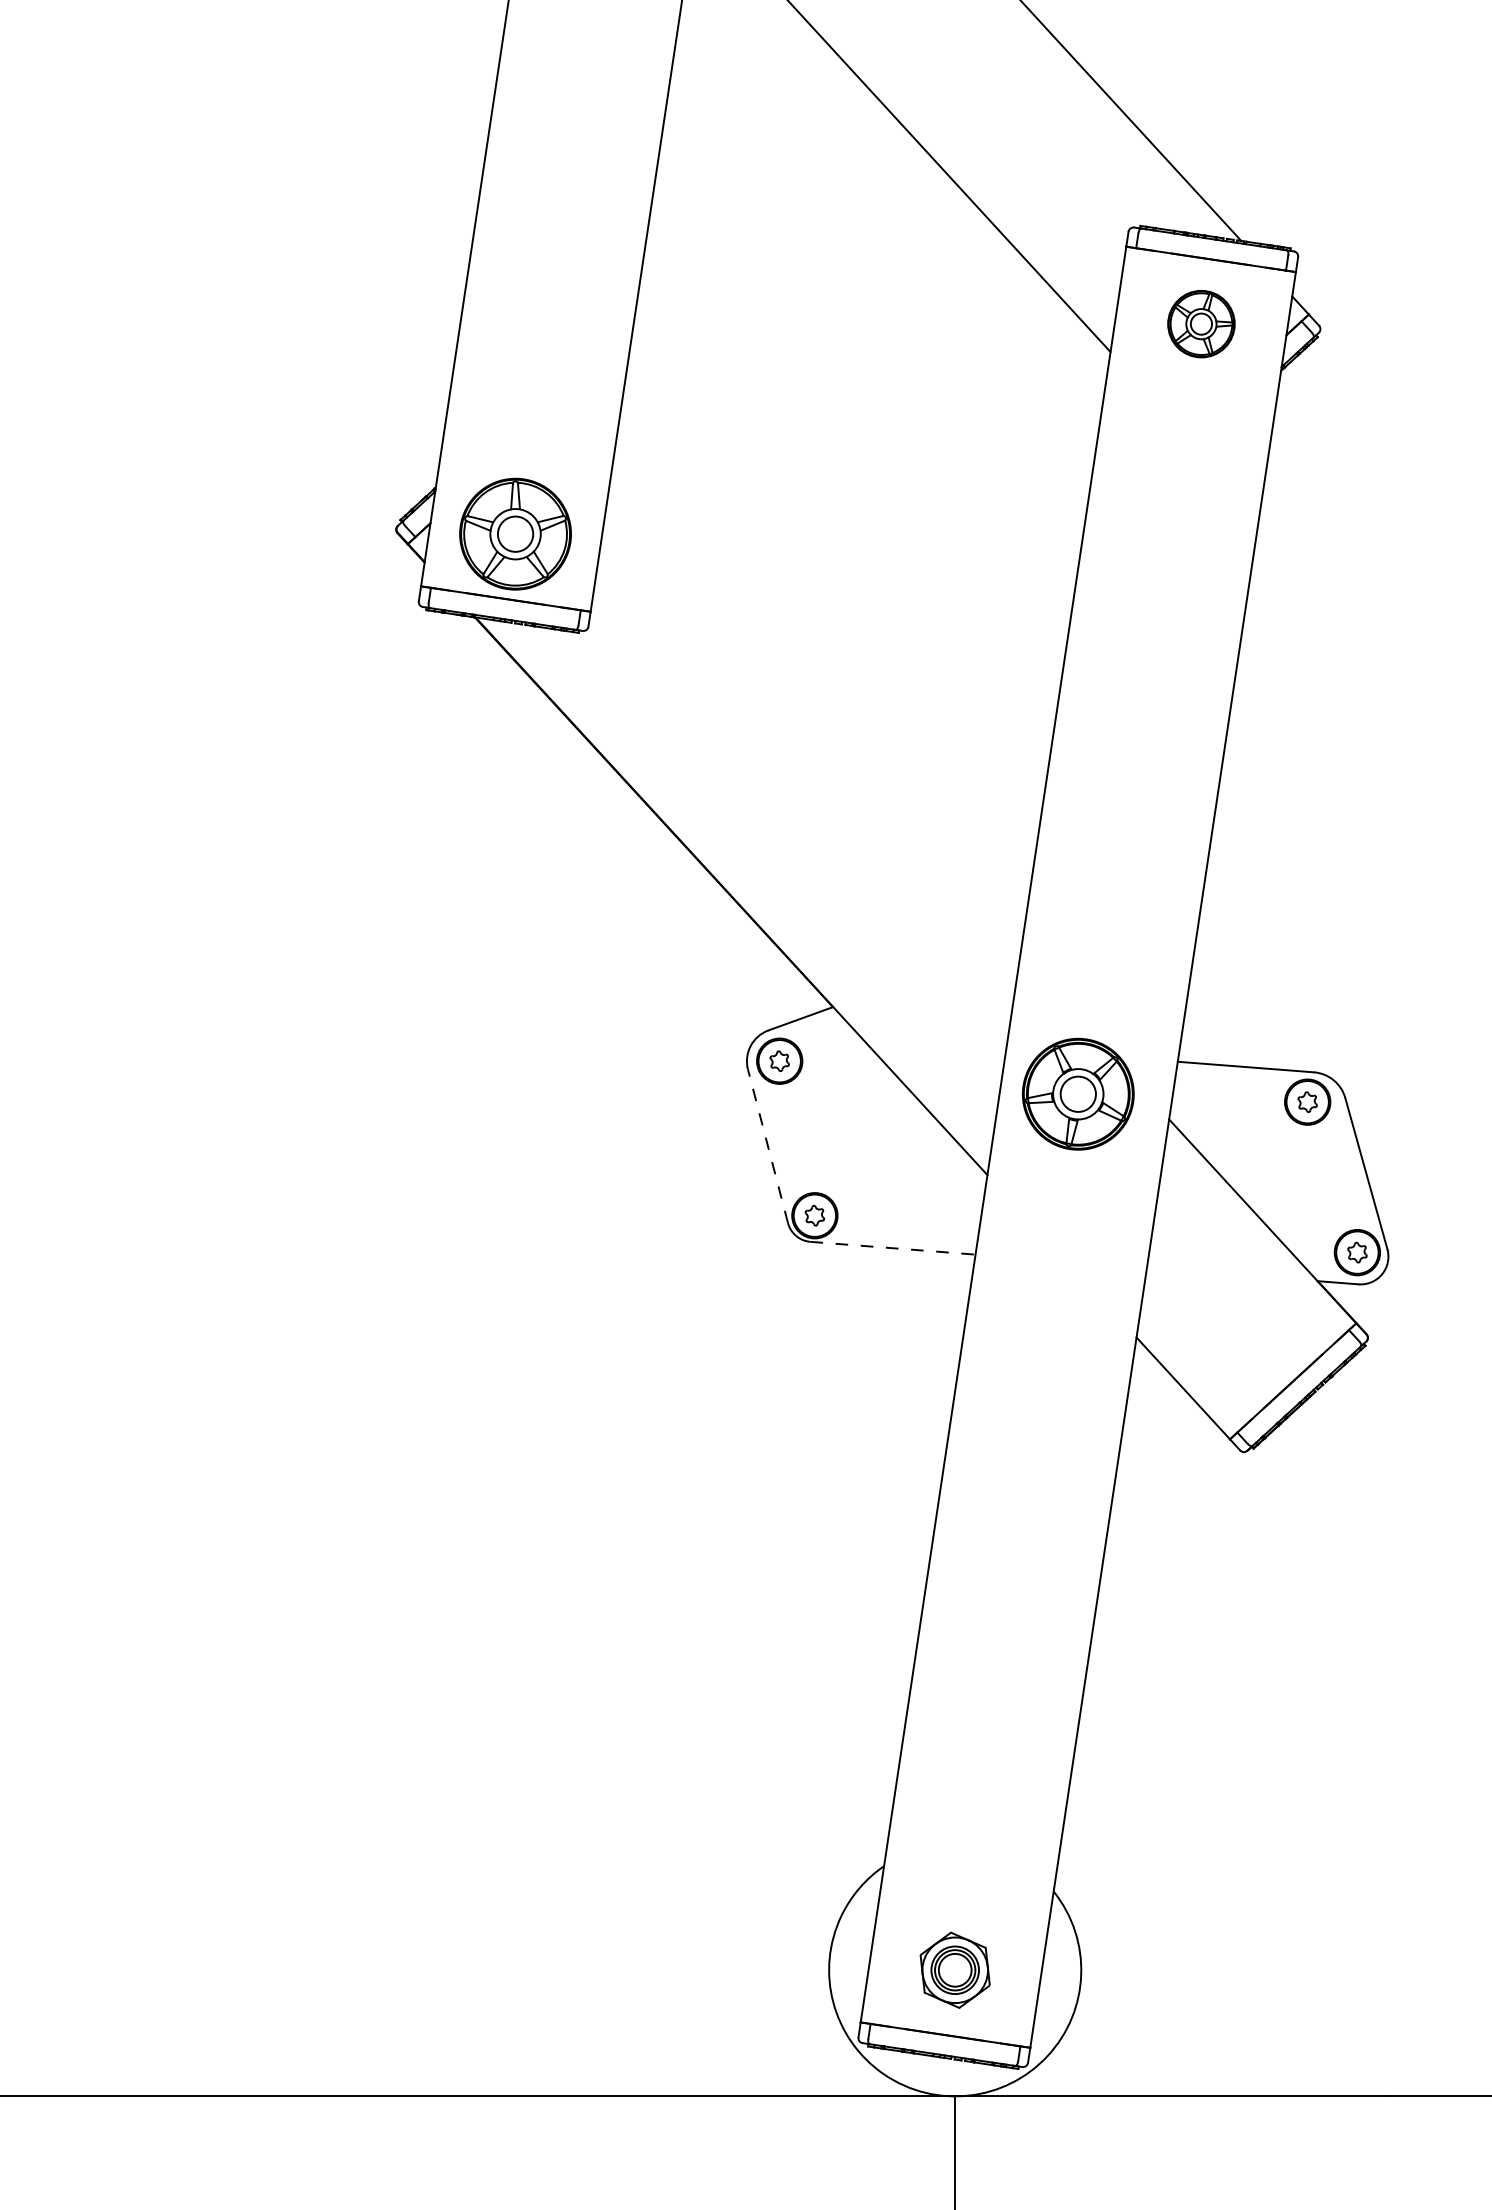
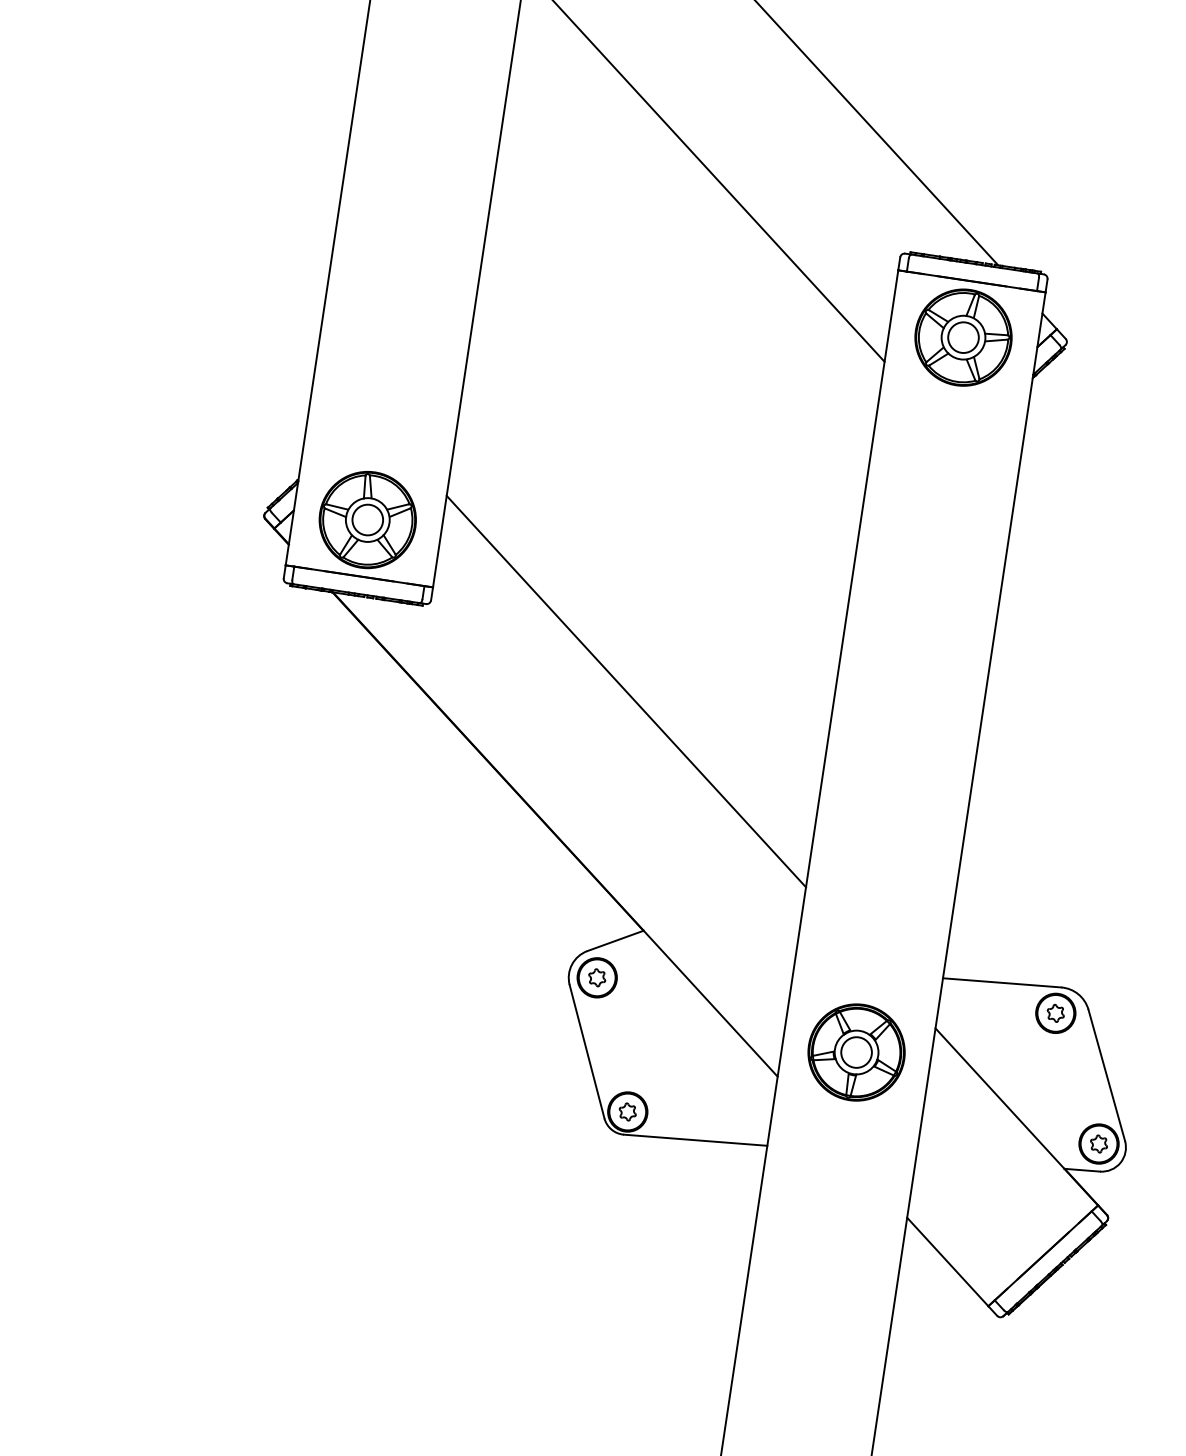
part: (1201, 323) -> (963, 337), size x1.67
line: (813, 731) -> (626, 691), added
part: (1078, 1093) -> (856, 1051), moved
line: (767, 1145) -> (586, 1050), dashed -> solid
line: (893, 1248) -> (696, 1140), dashed -> solid

